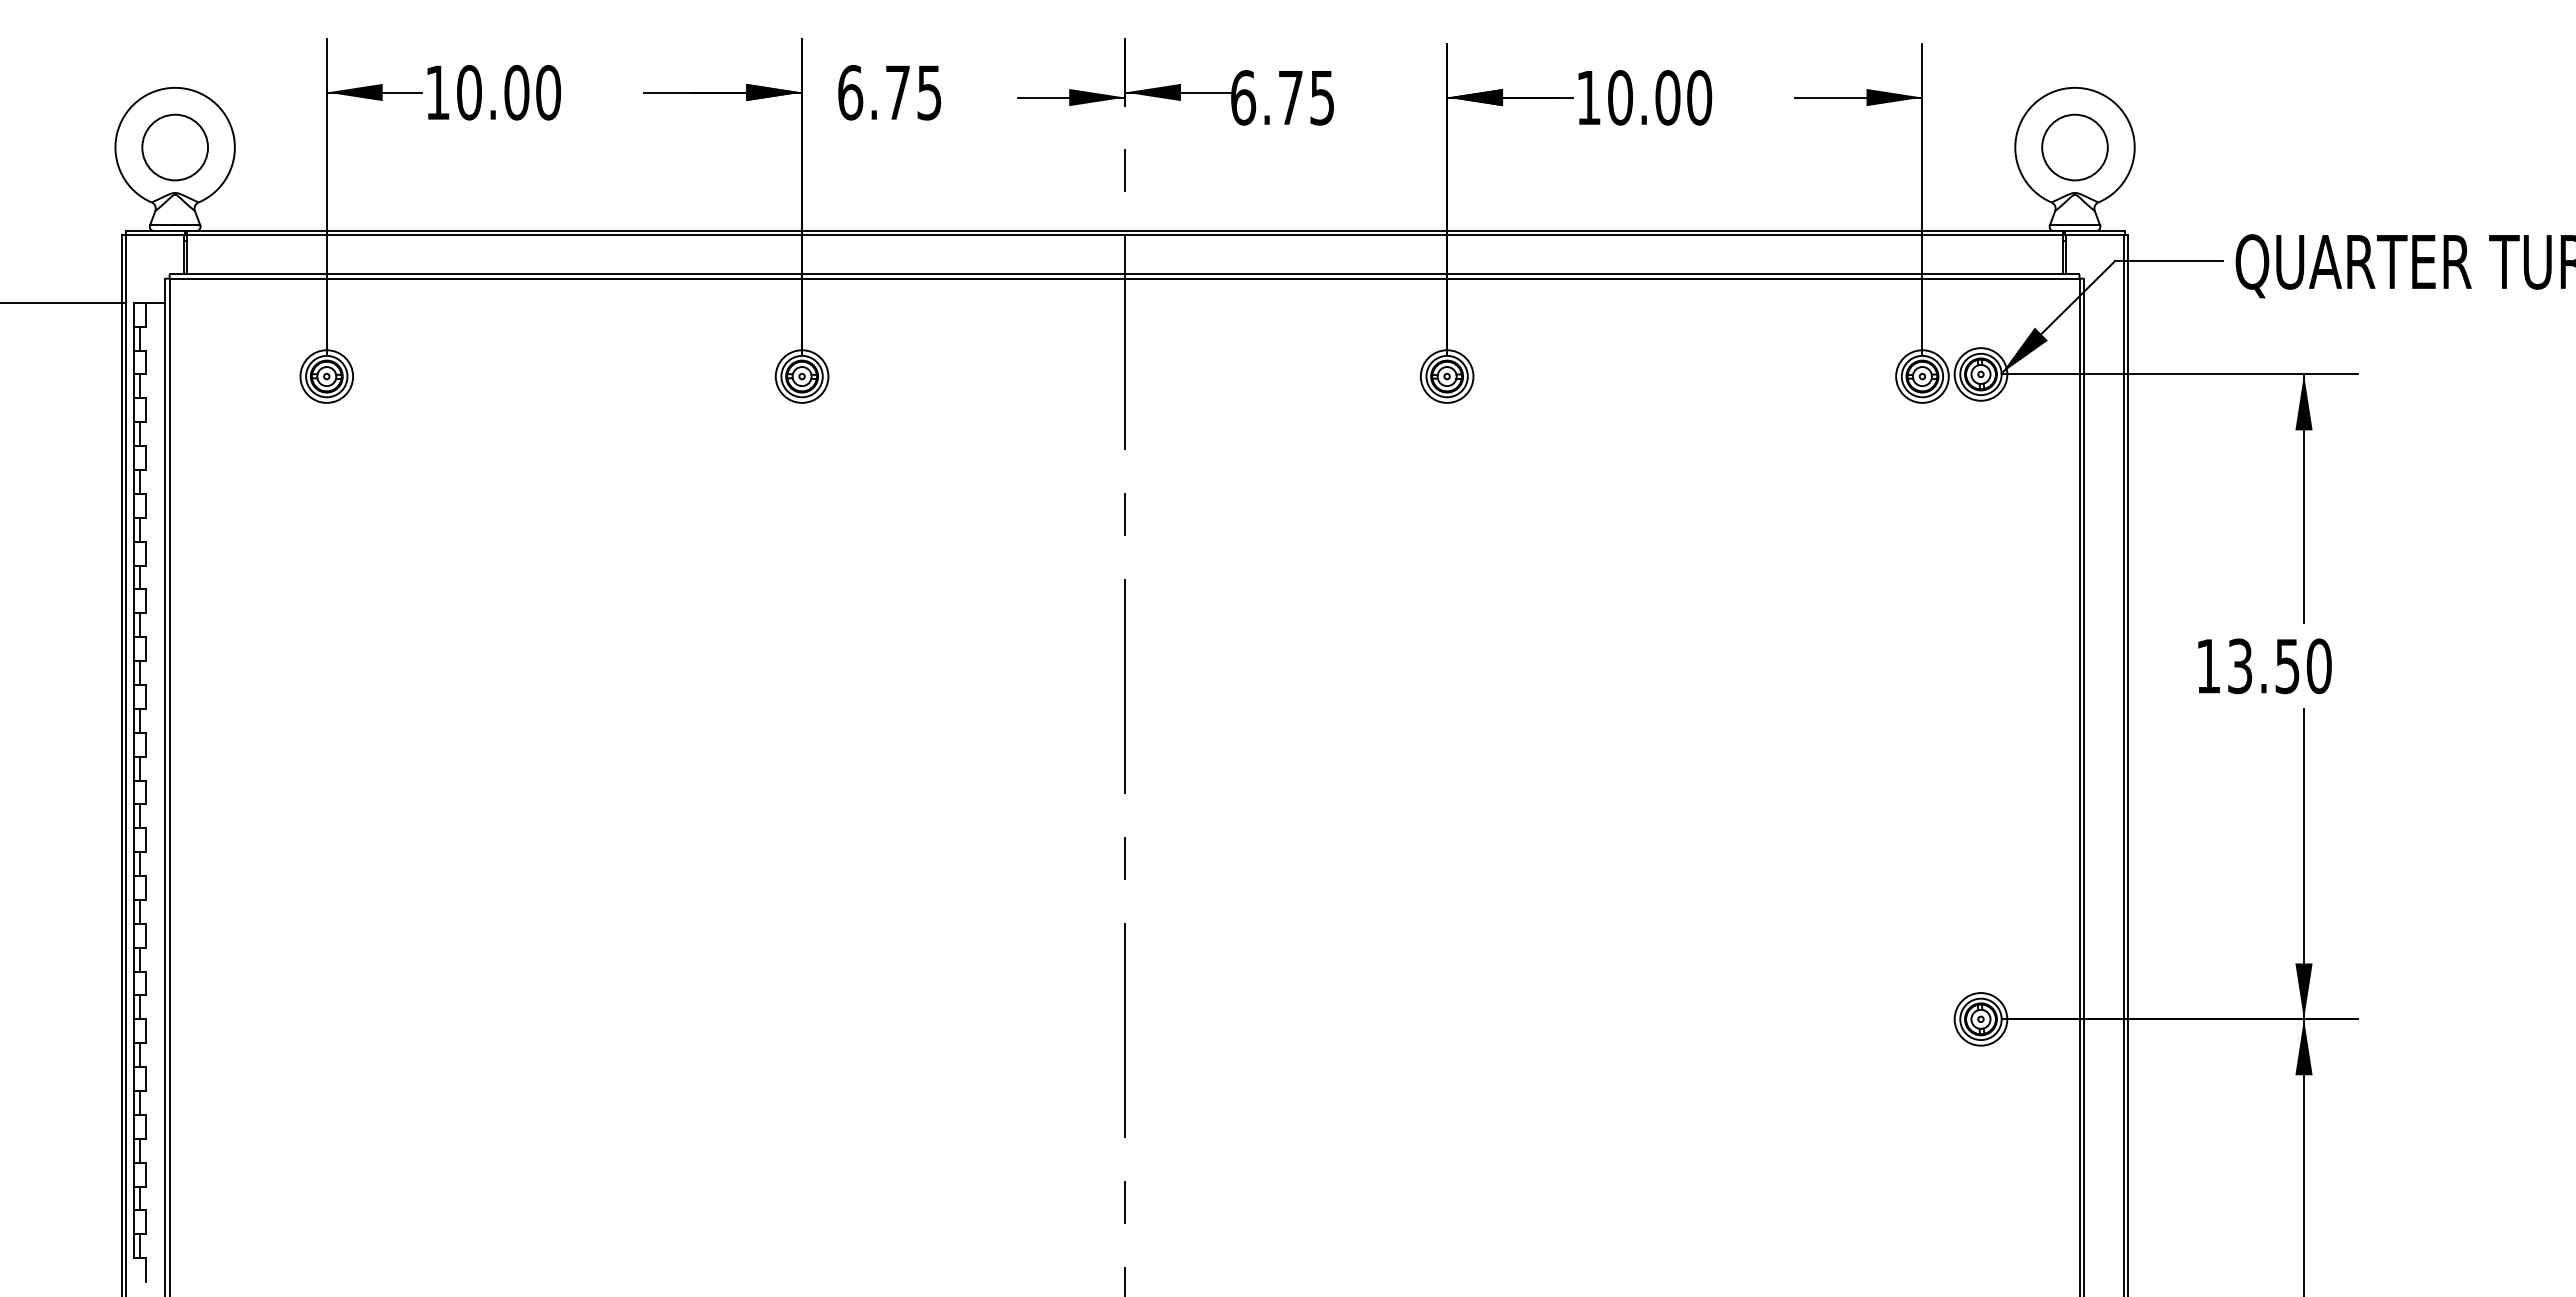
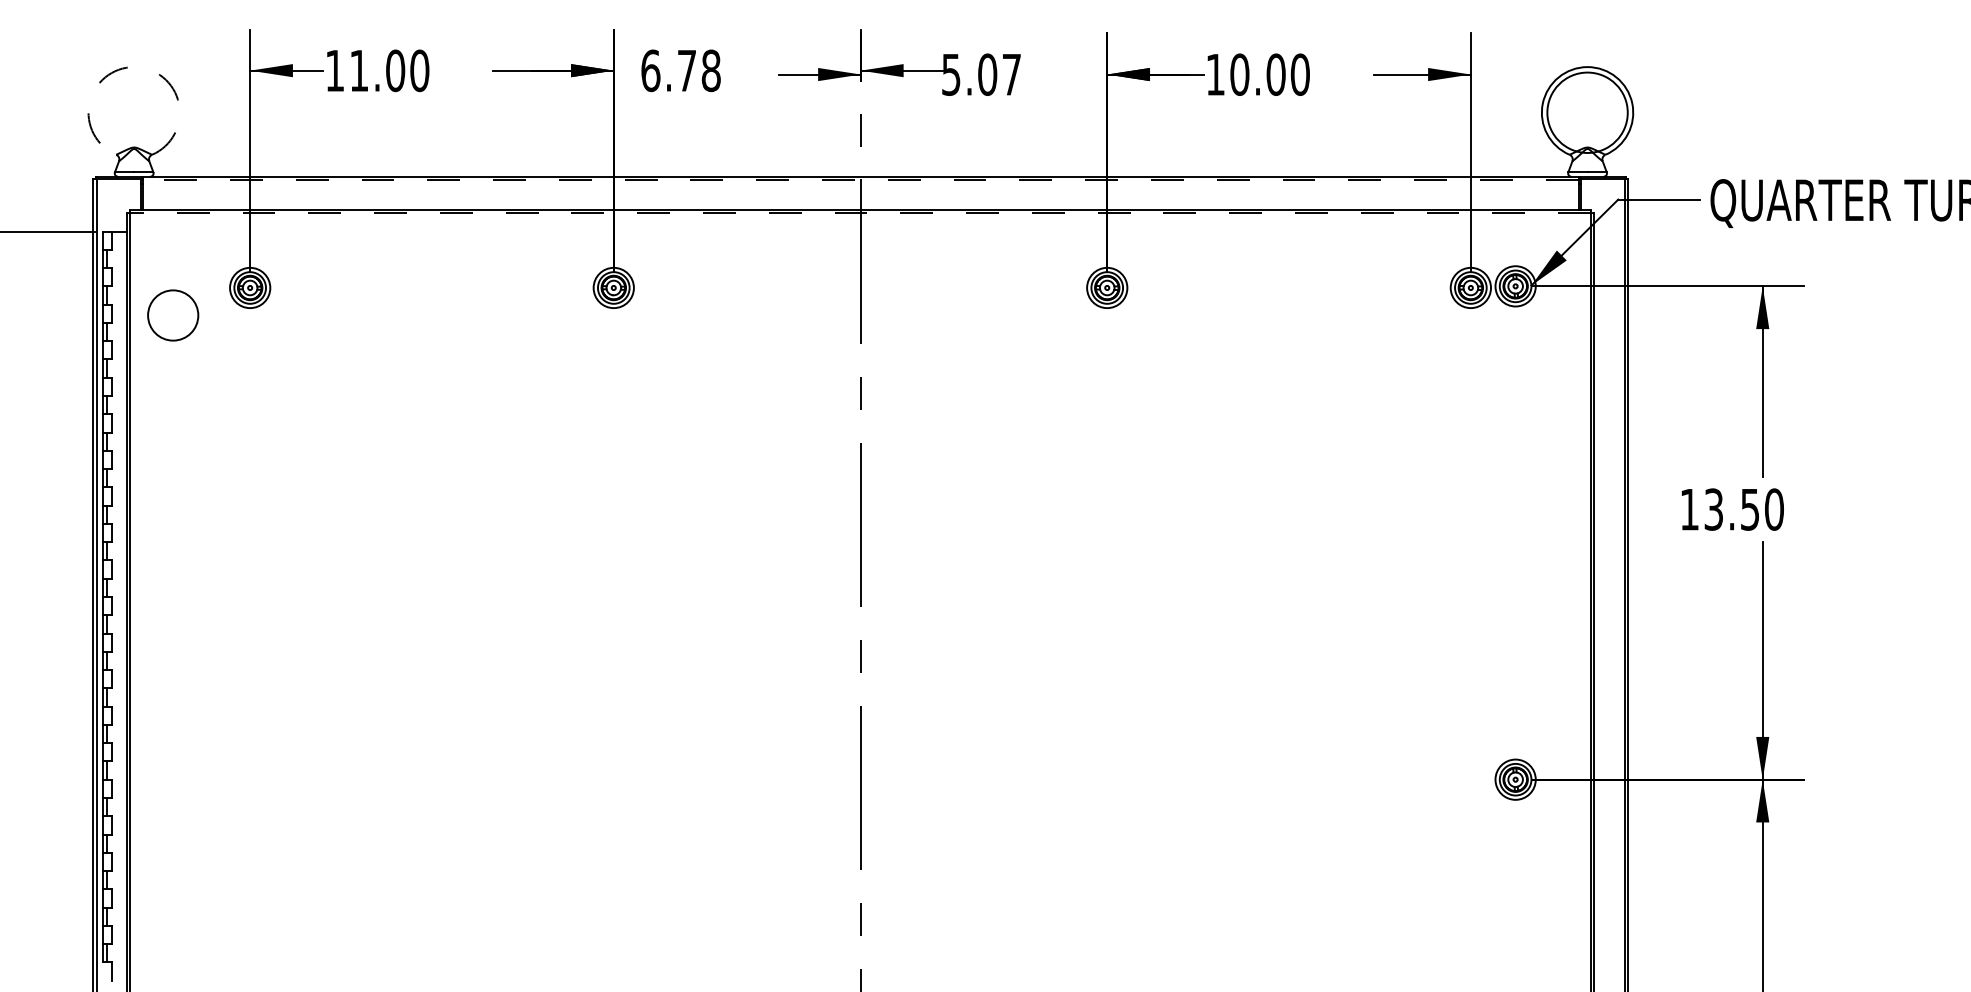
arc: (175, 87) -> (134, 66), solid -> dashed
text: (469, 92) -> (359, 70), 10.00 -> 11.00
text: (929, 92) -> (711, 70), 6.75 -> 6.78
text: (1282, 97) -> (981, 74), 6.75 -> 5.07
circle: (174, 147) -> (172, 315), moved
circle: (2074, 147) -> (1587, 112), size x1.6
line: (1124, 235) -> (860, 180), solid -> dashed
line: (1124, 278) -> (860, 212), solid -> dashed

